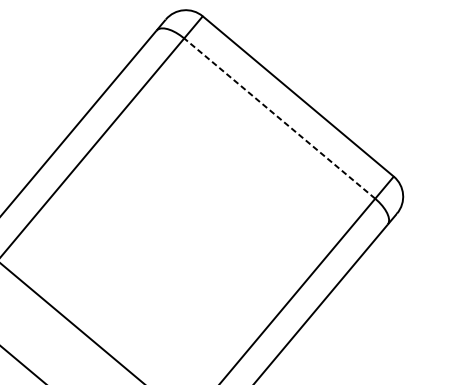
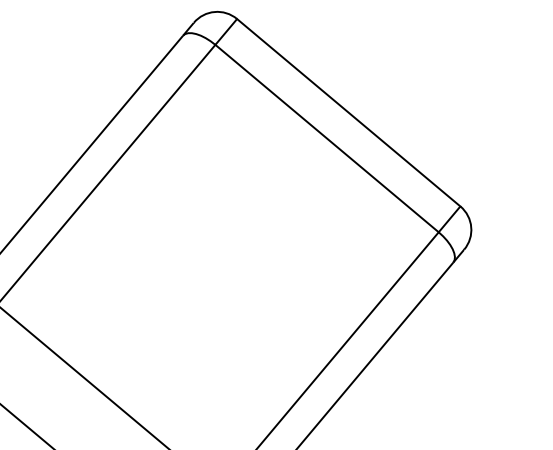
line: (280, 118) -> (327, 138), dashed -> solid

